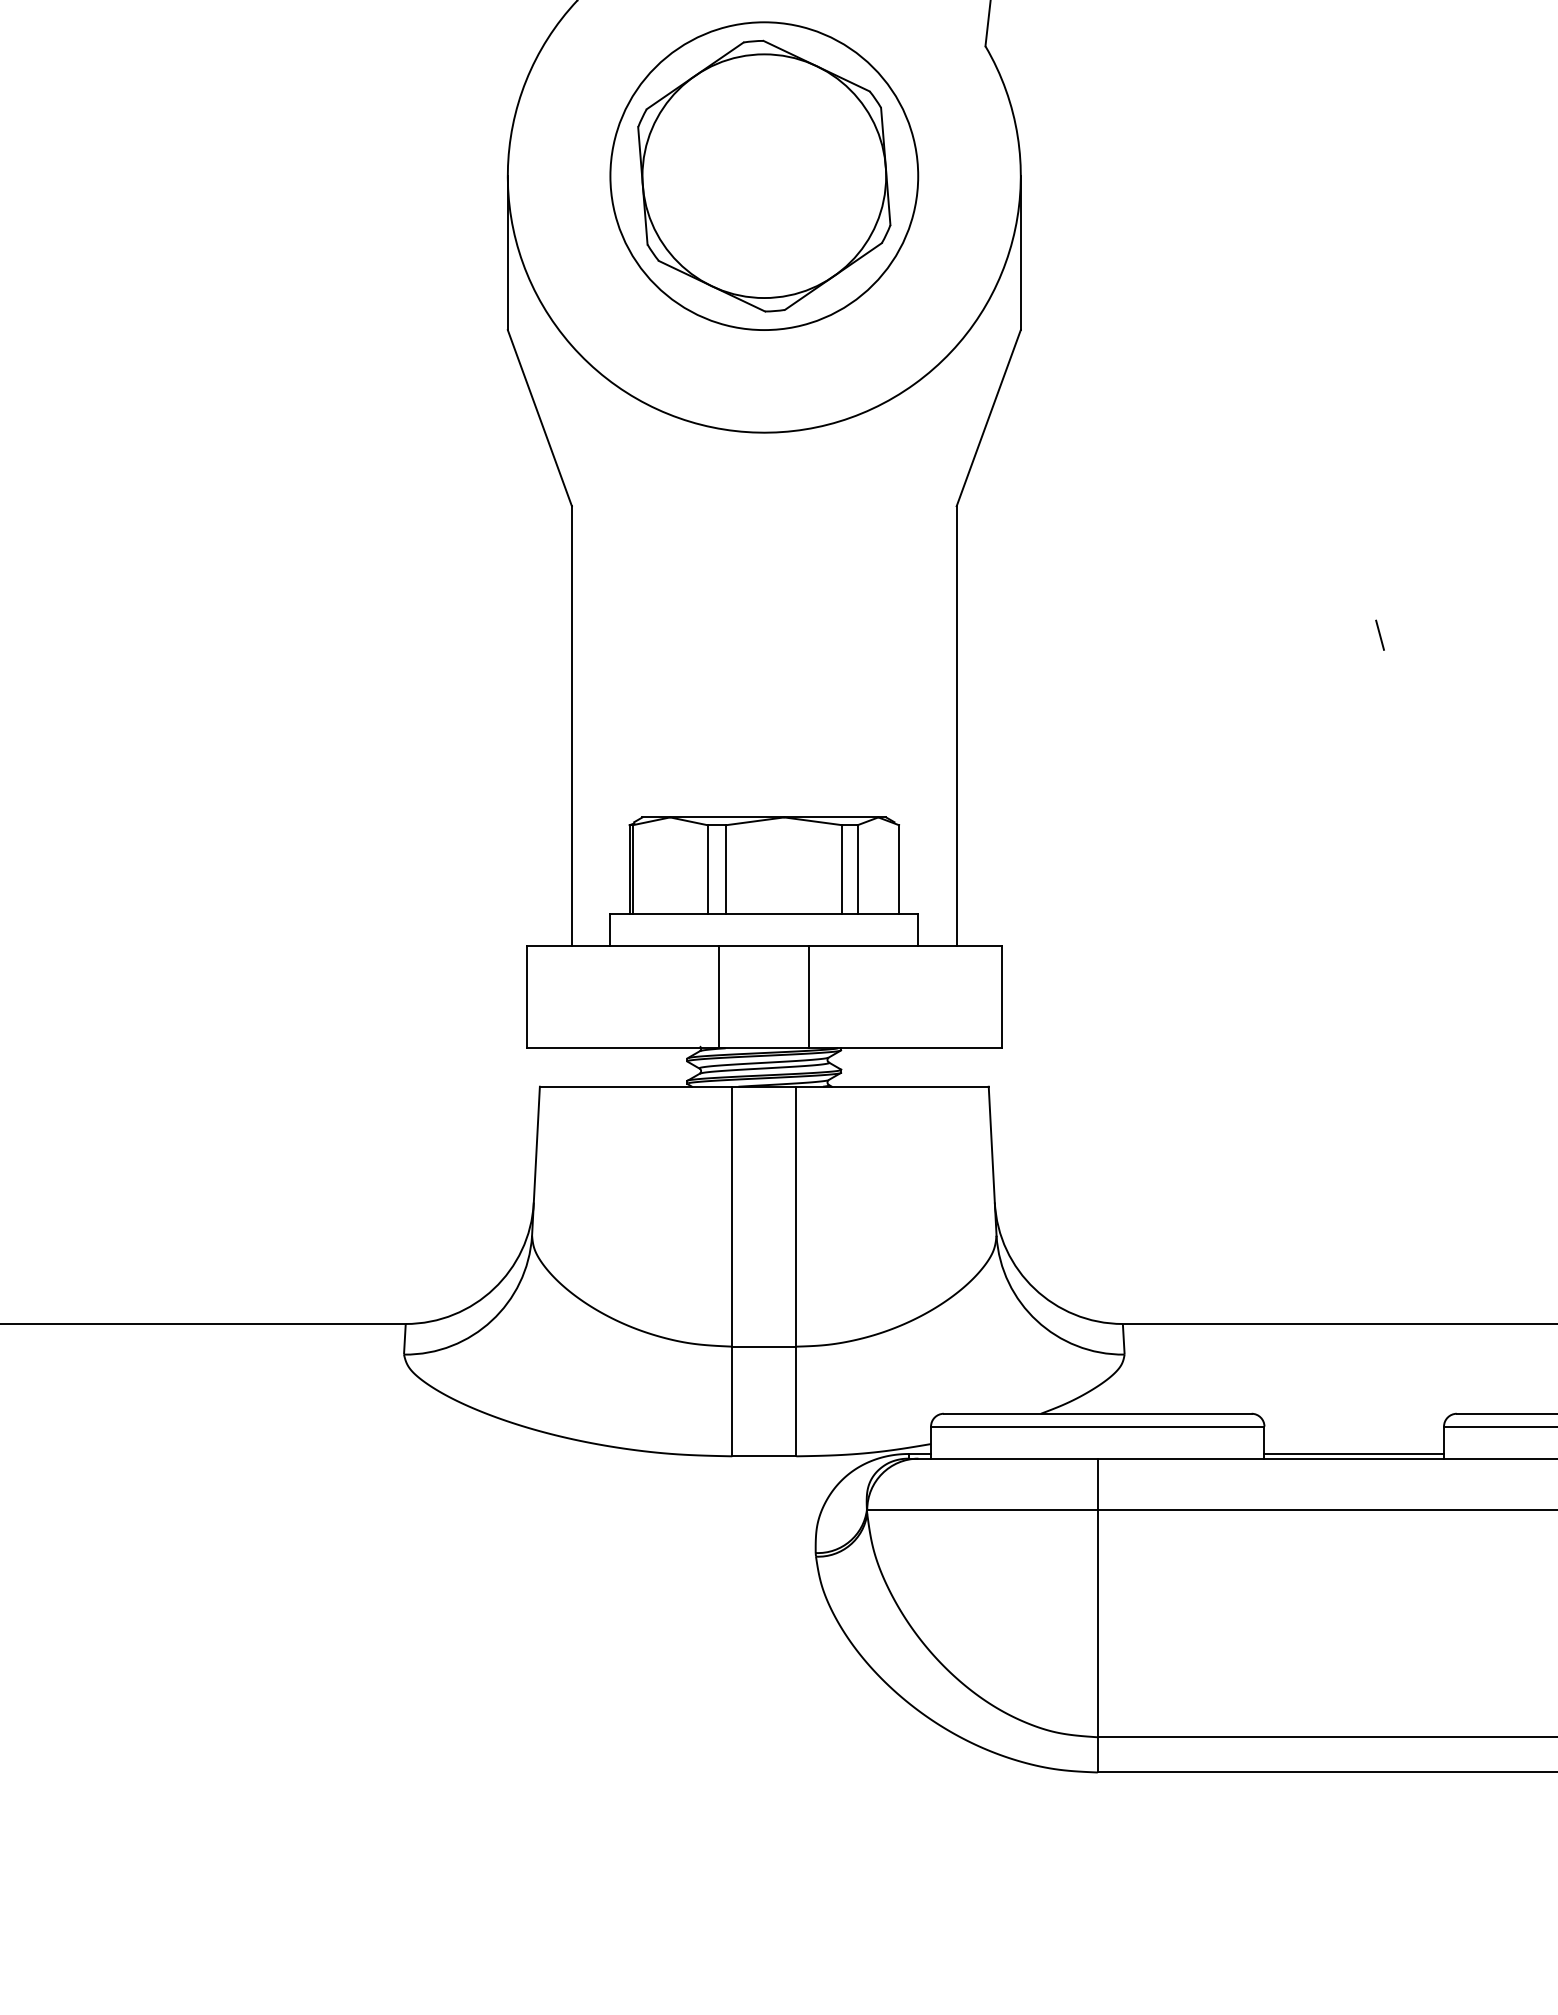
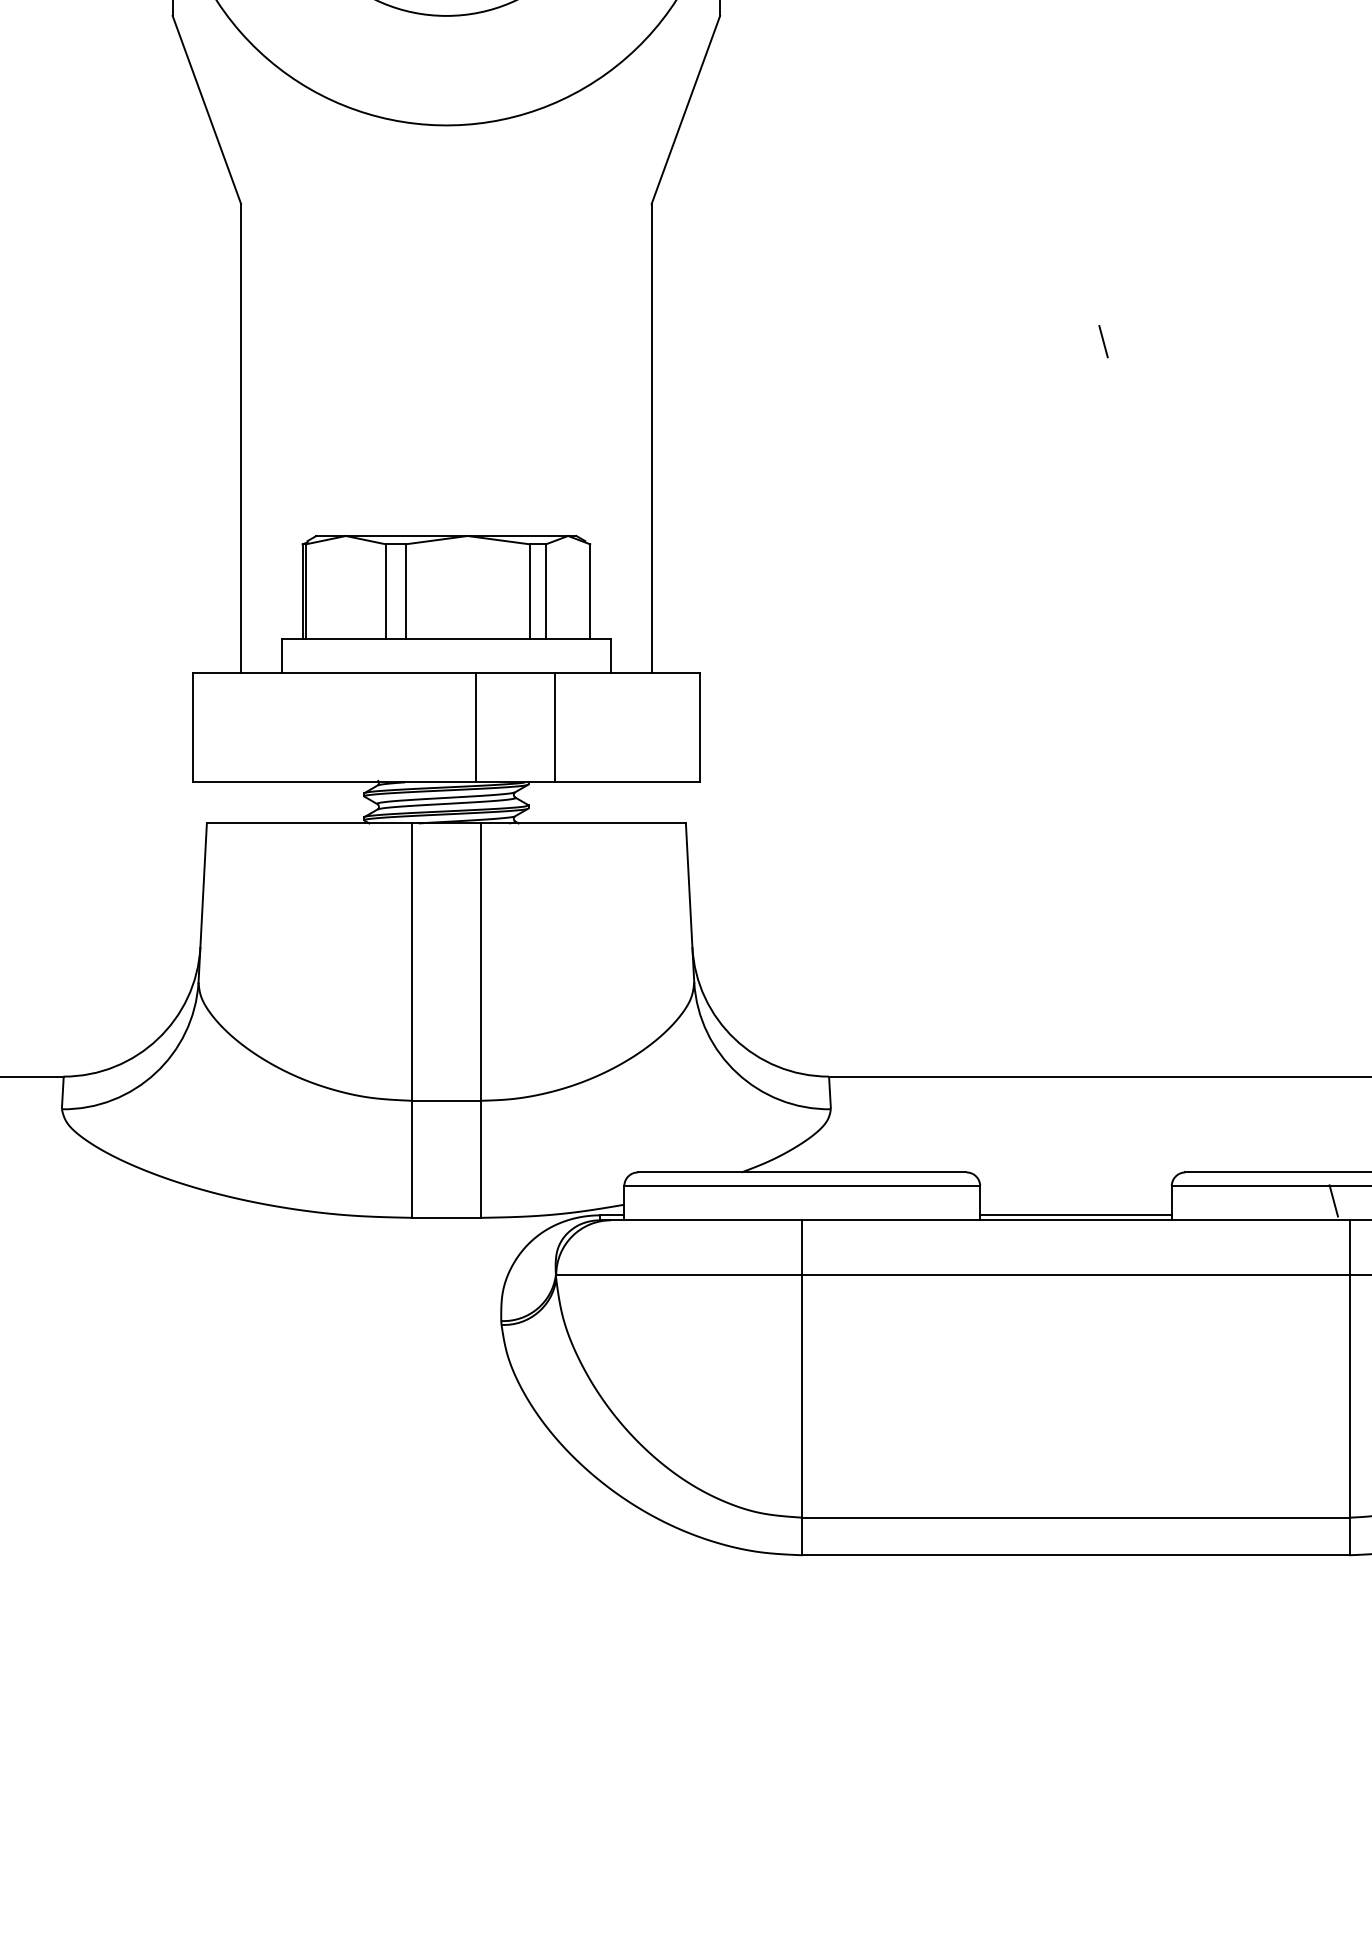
line: (719, 996) -> (476, 727), moved
line: (809, 996) -> (555, 727), moved

